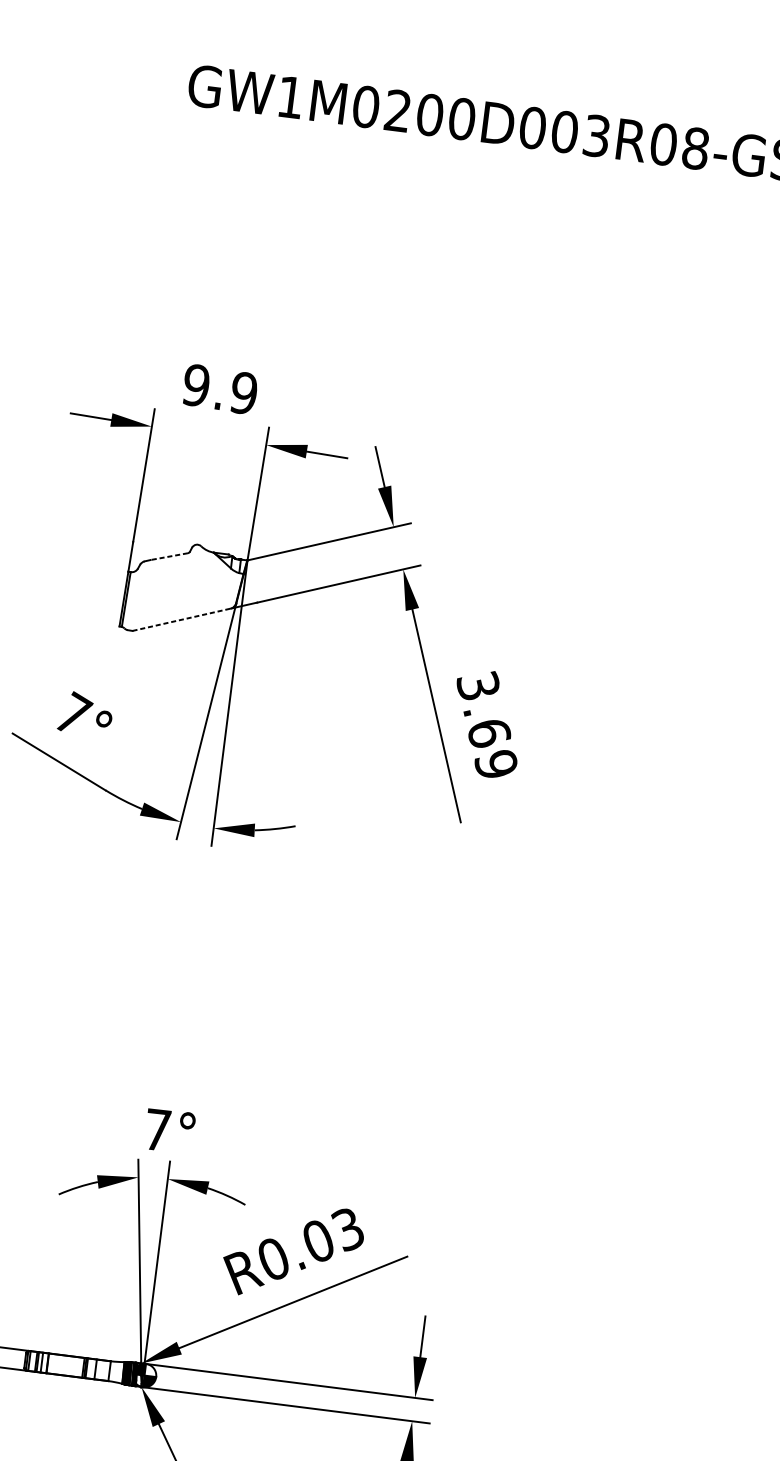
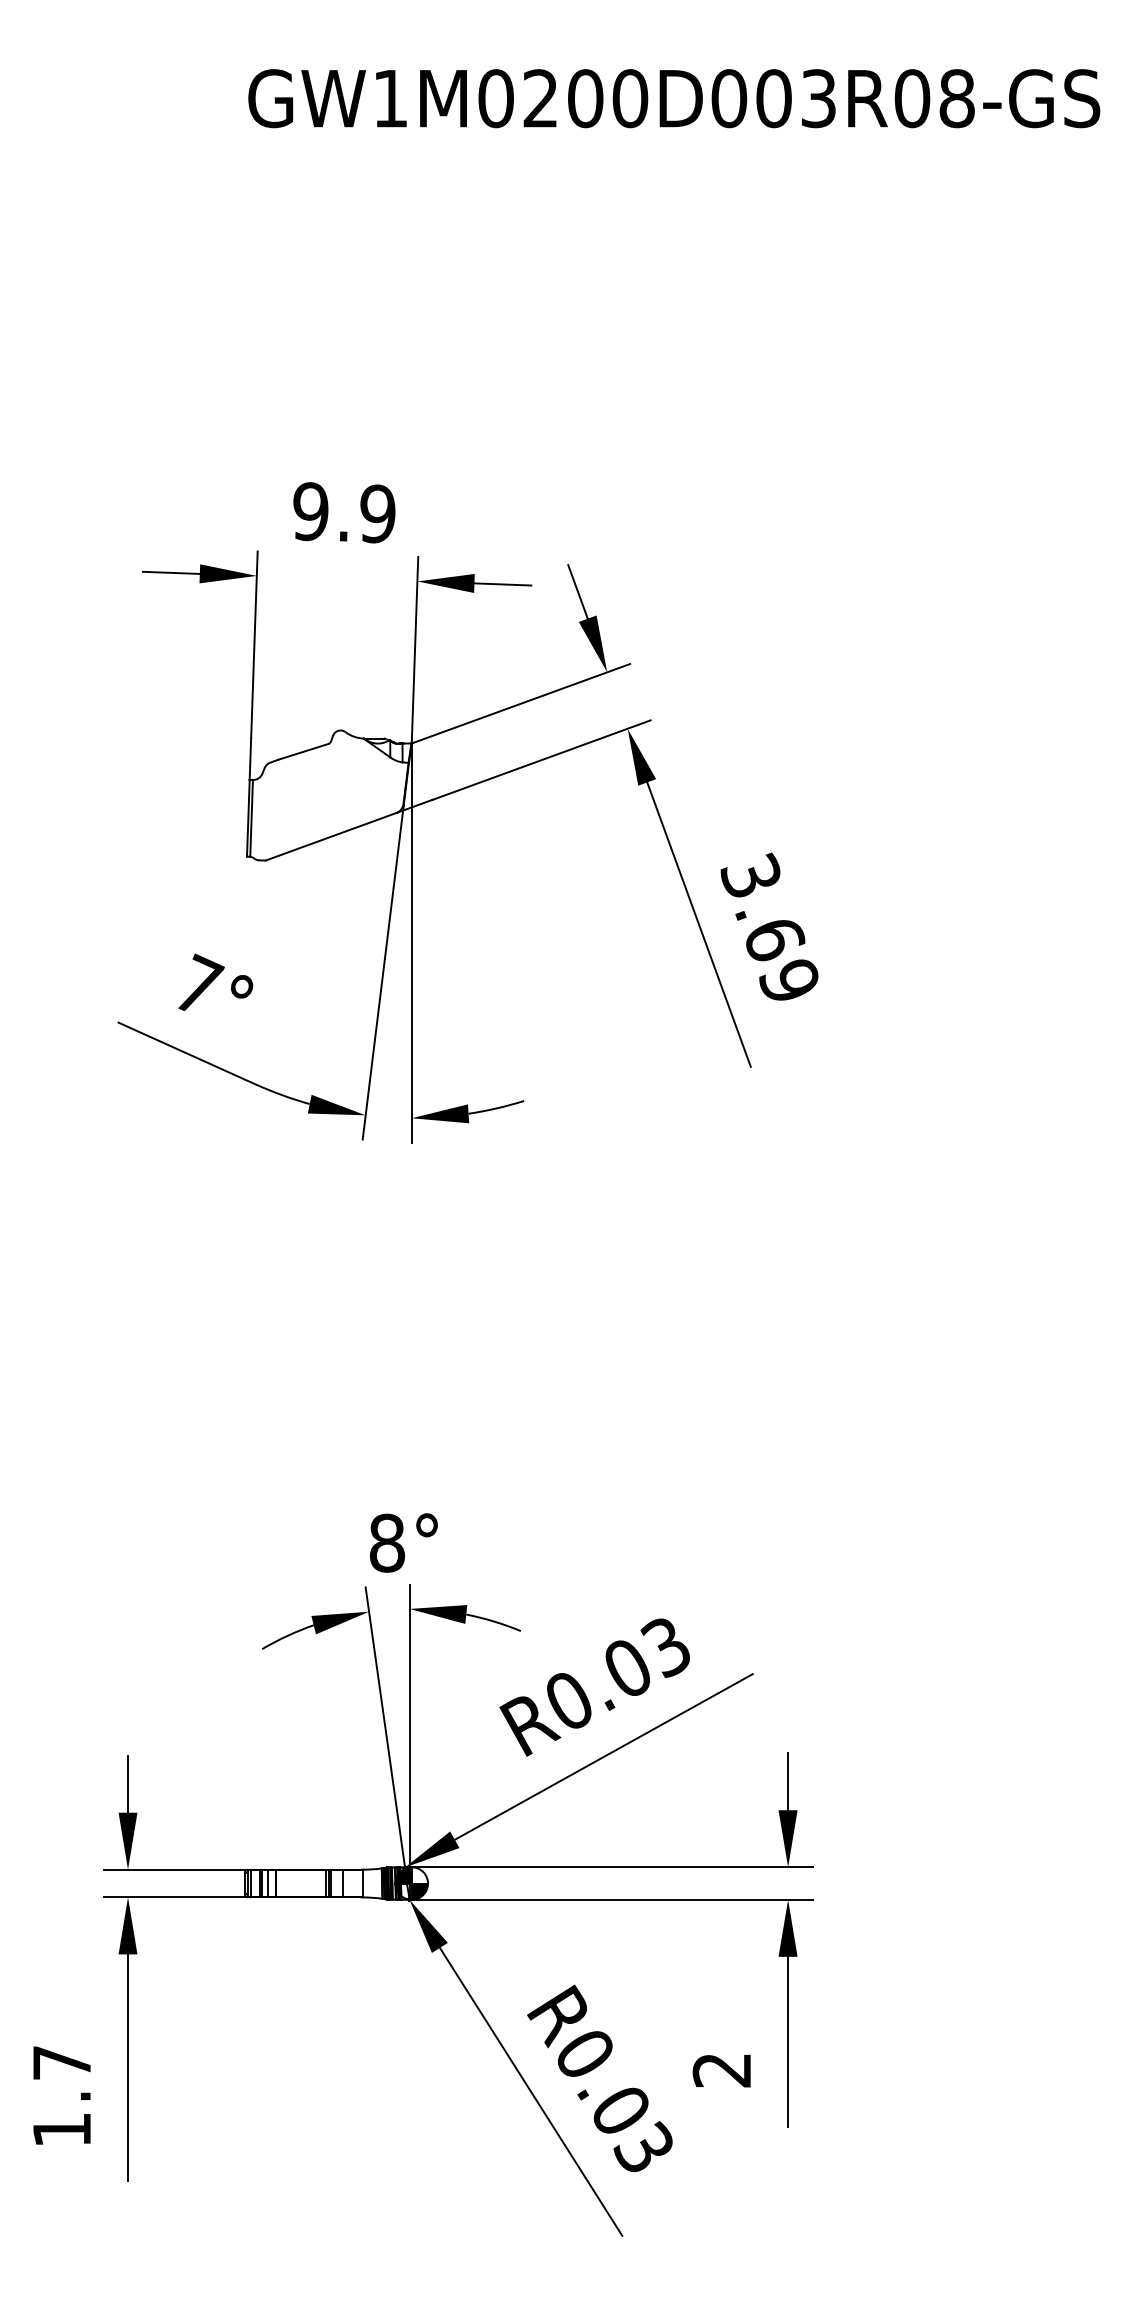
line: (169, 556) -> (303, 751), dashed -> solid
line: (181, 619) -> (331, 836), dashed -> solid
text: (158, 1129) -> (387, 1542), 7° -> 8°

